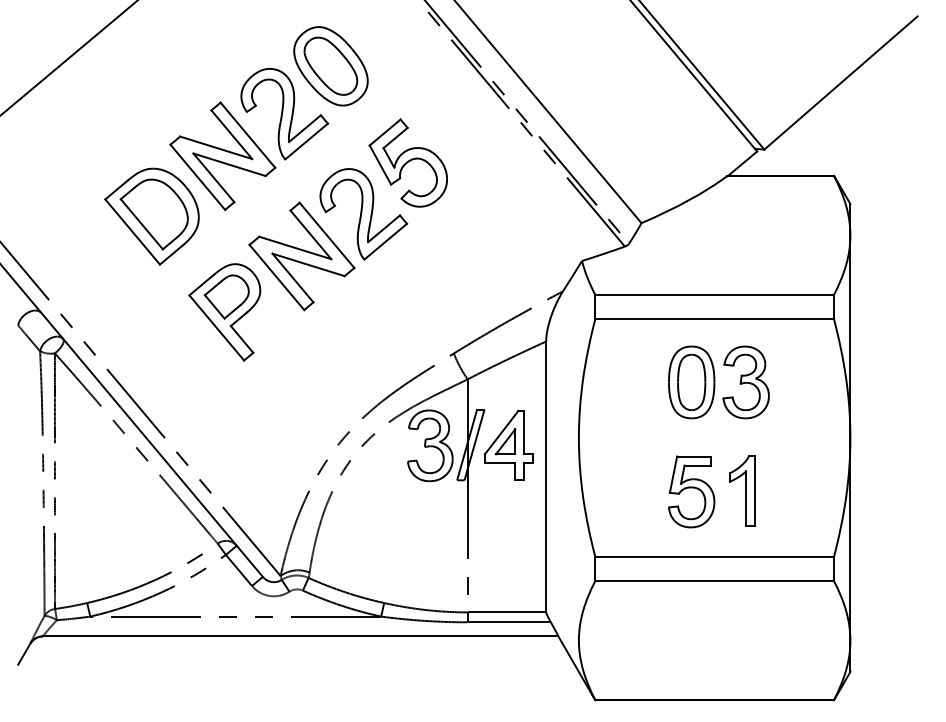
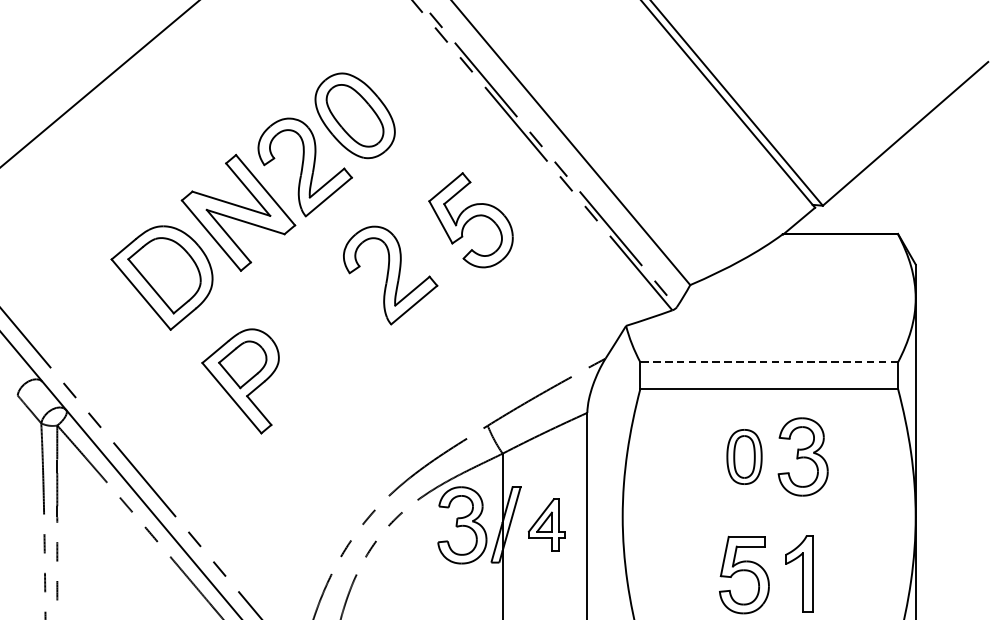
part: (407, 162) -> (470, 219), moved
part: (301, 256) -> (323, 321), removed
line: (714, 294) -> (769, 362), solid -> dashed
part: (691, 382) -> (744, 457), size x0.7
part: (508, 445) -> (546, 525), size x0.7

